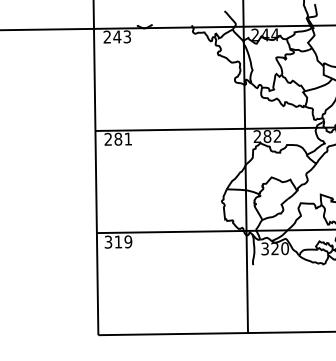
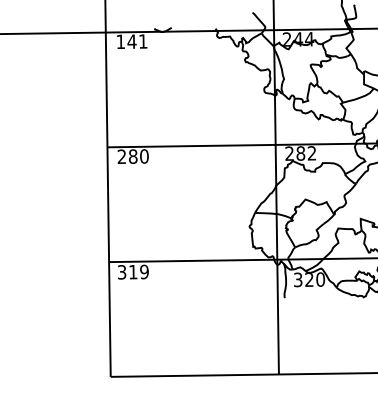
text: (117, 36) -> (132, 41), 243 -> 141
text: (128, 138) -> (144, 155), 281 -> 280

